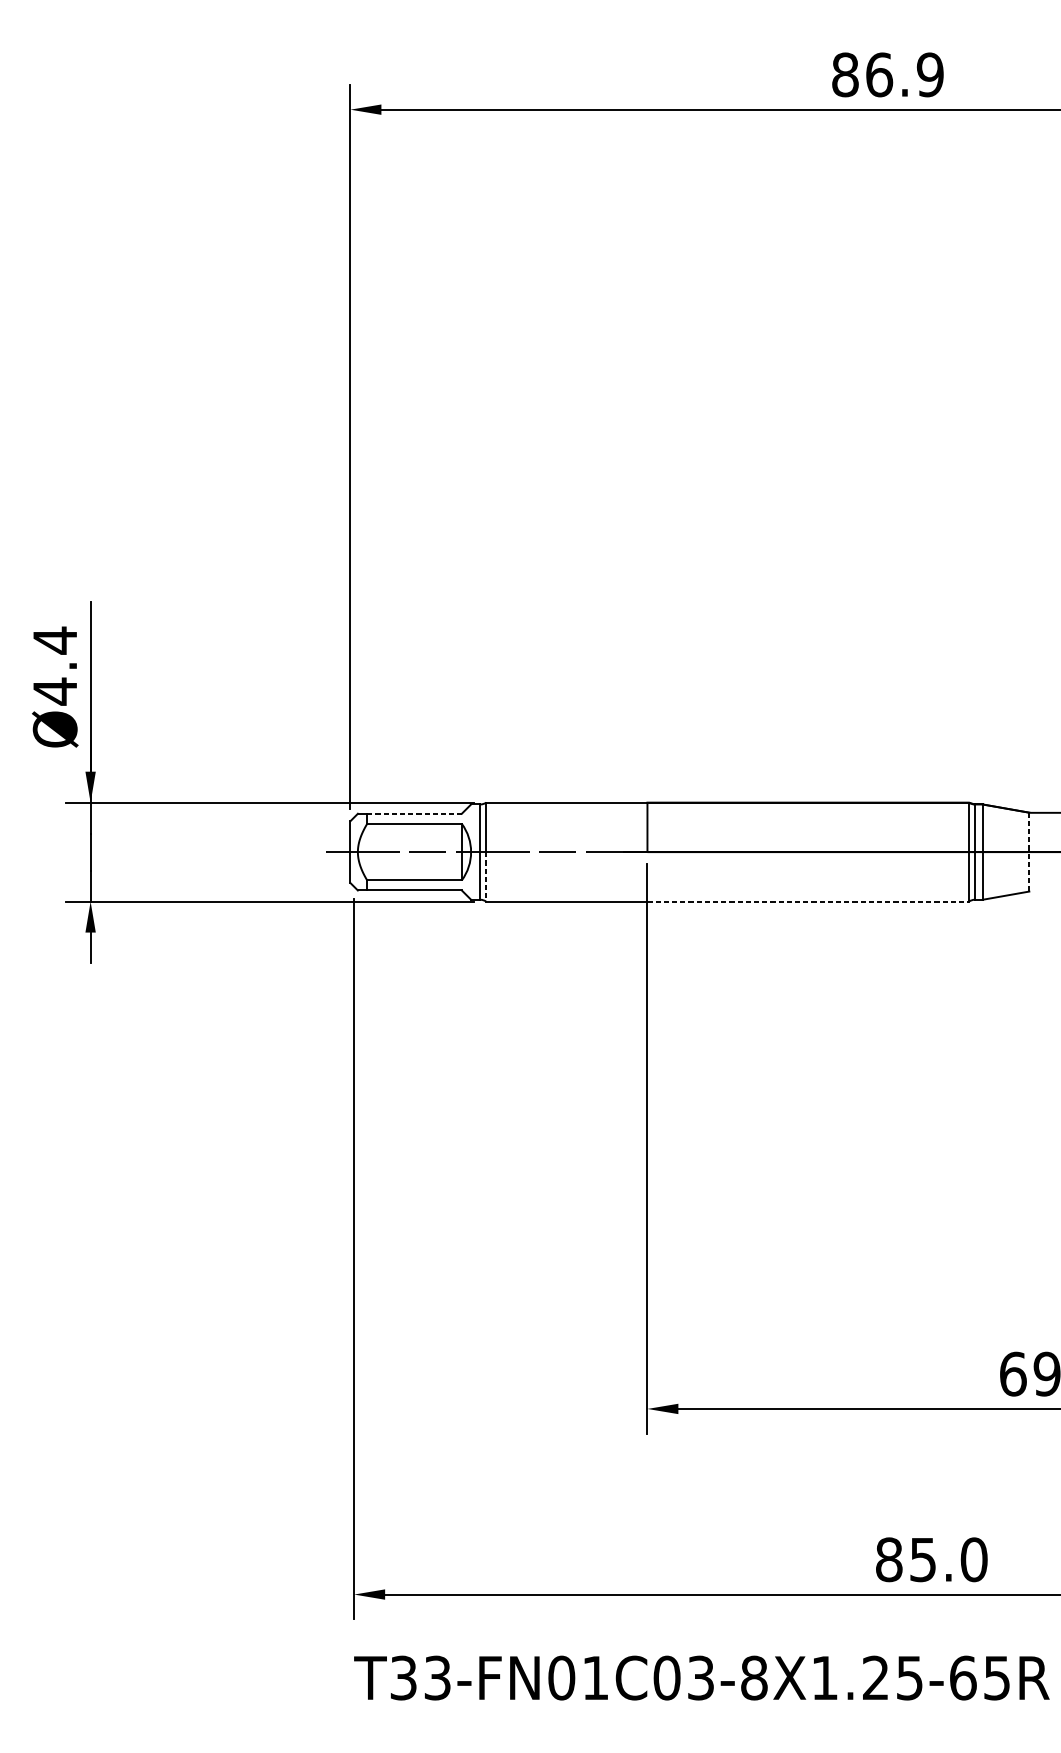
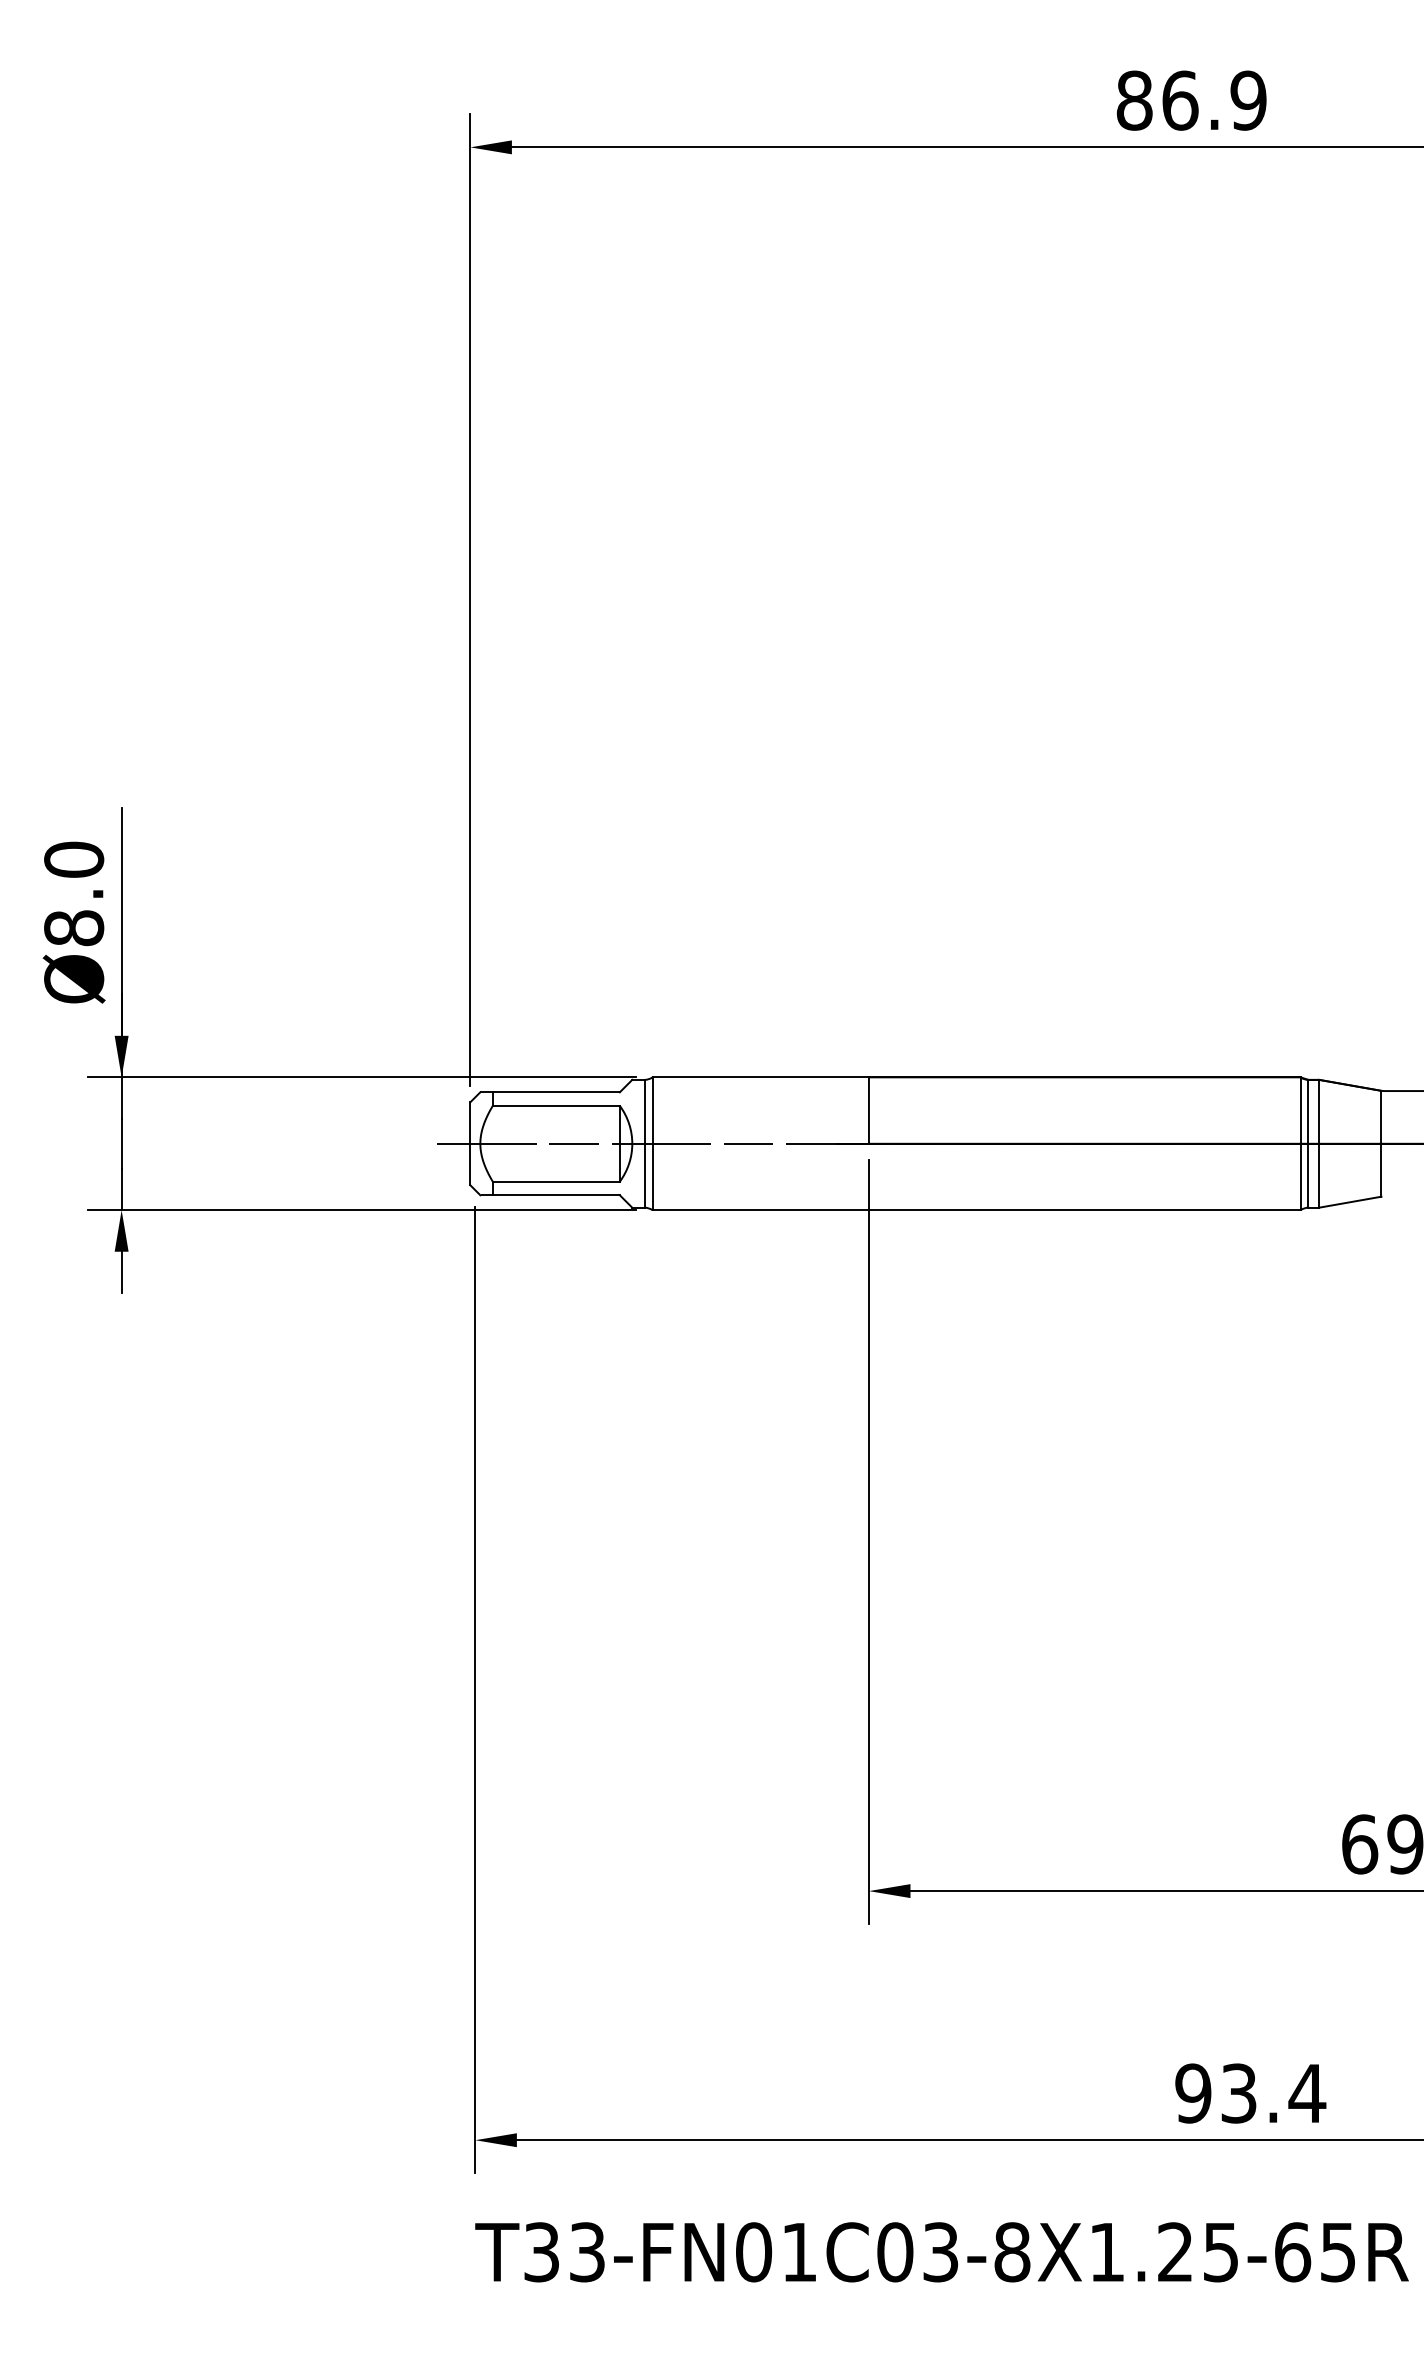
text: (55, 666) -> (74, 894), Ø4.4 -> Ø8.0
line: (414, 813) -> (556, 1092), dashed -> solid
line: (1029, 851) -> (1381, 1143), dashed -> solid
line: (486, 877) -> (652, 1177), dashed -> solid
line: (808, 901) -> (1084, 1210), dashed -> solid
text: (931, 1559) -> (1250, 2093), 85.0 -> 93.4

